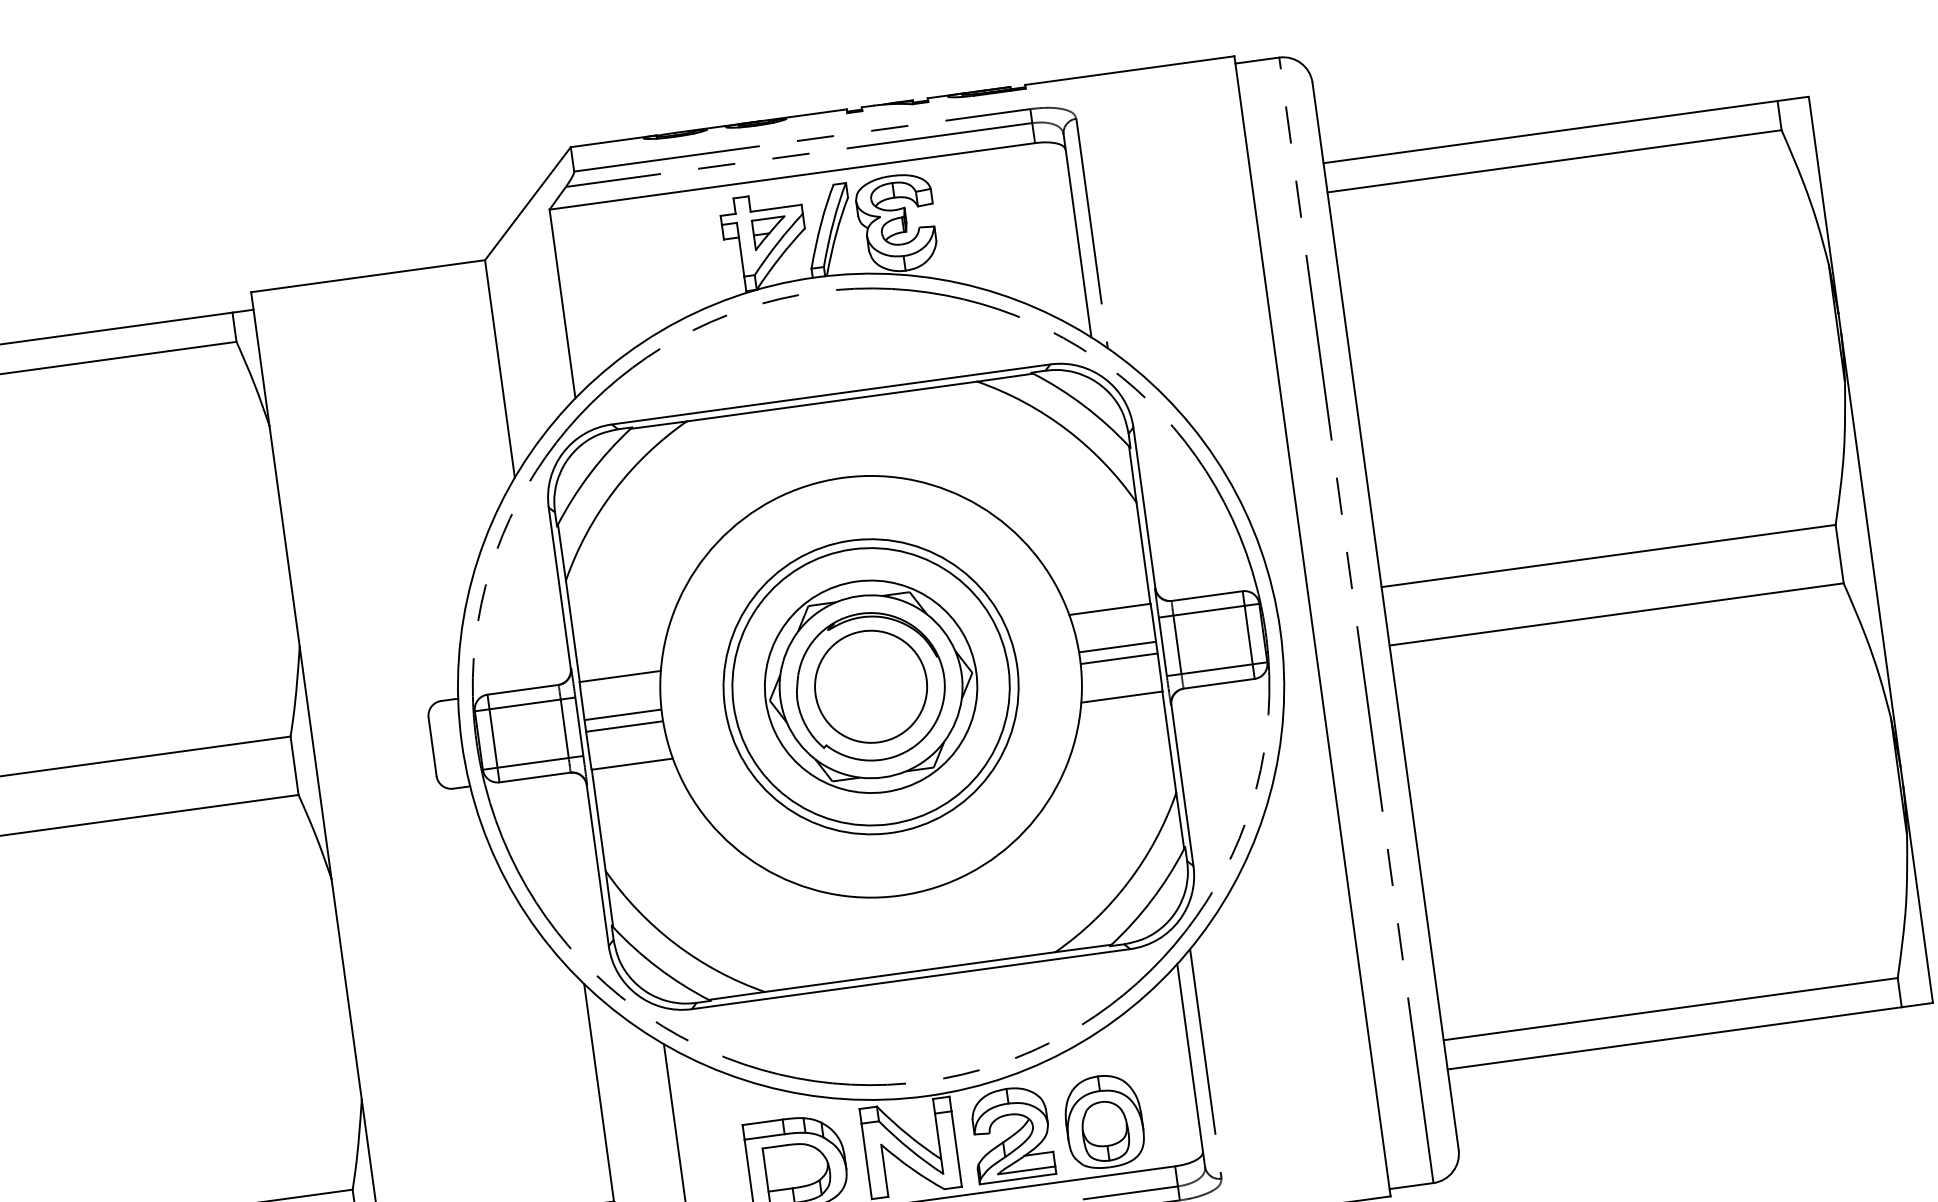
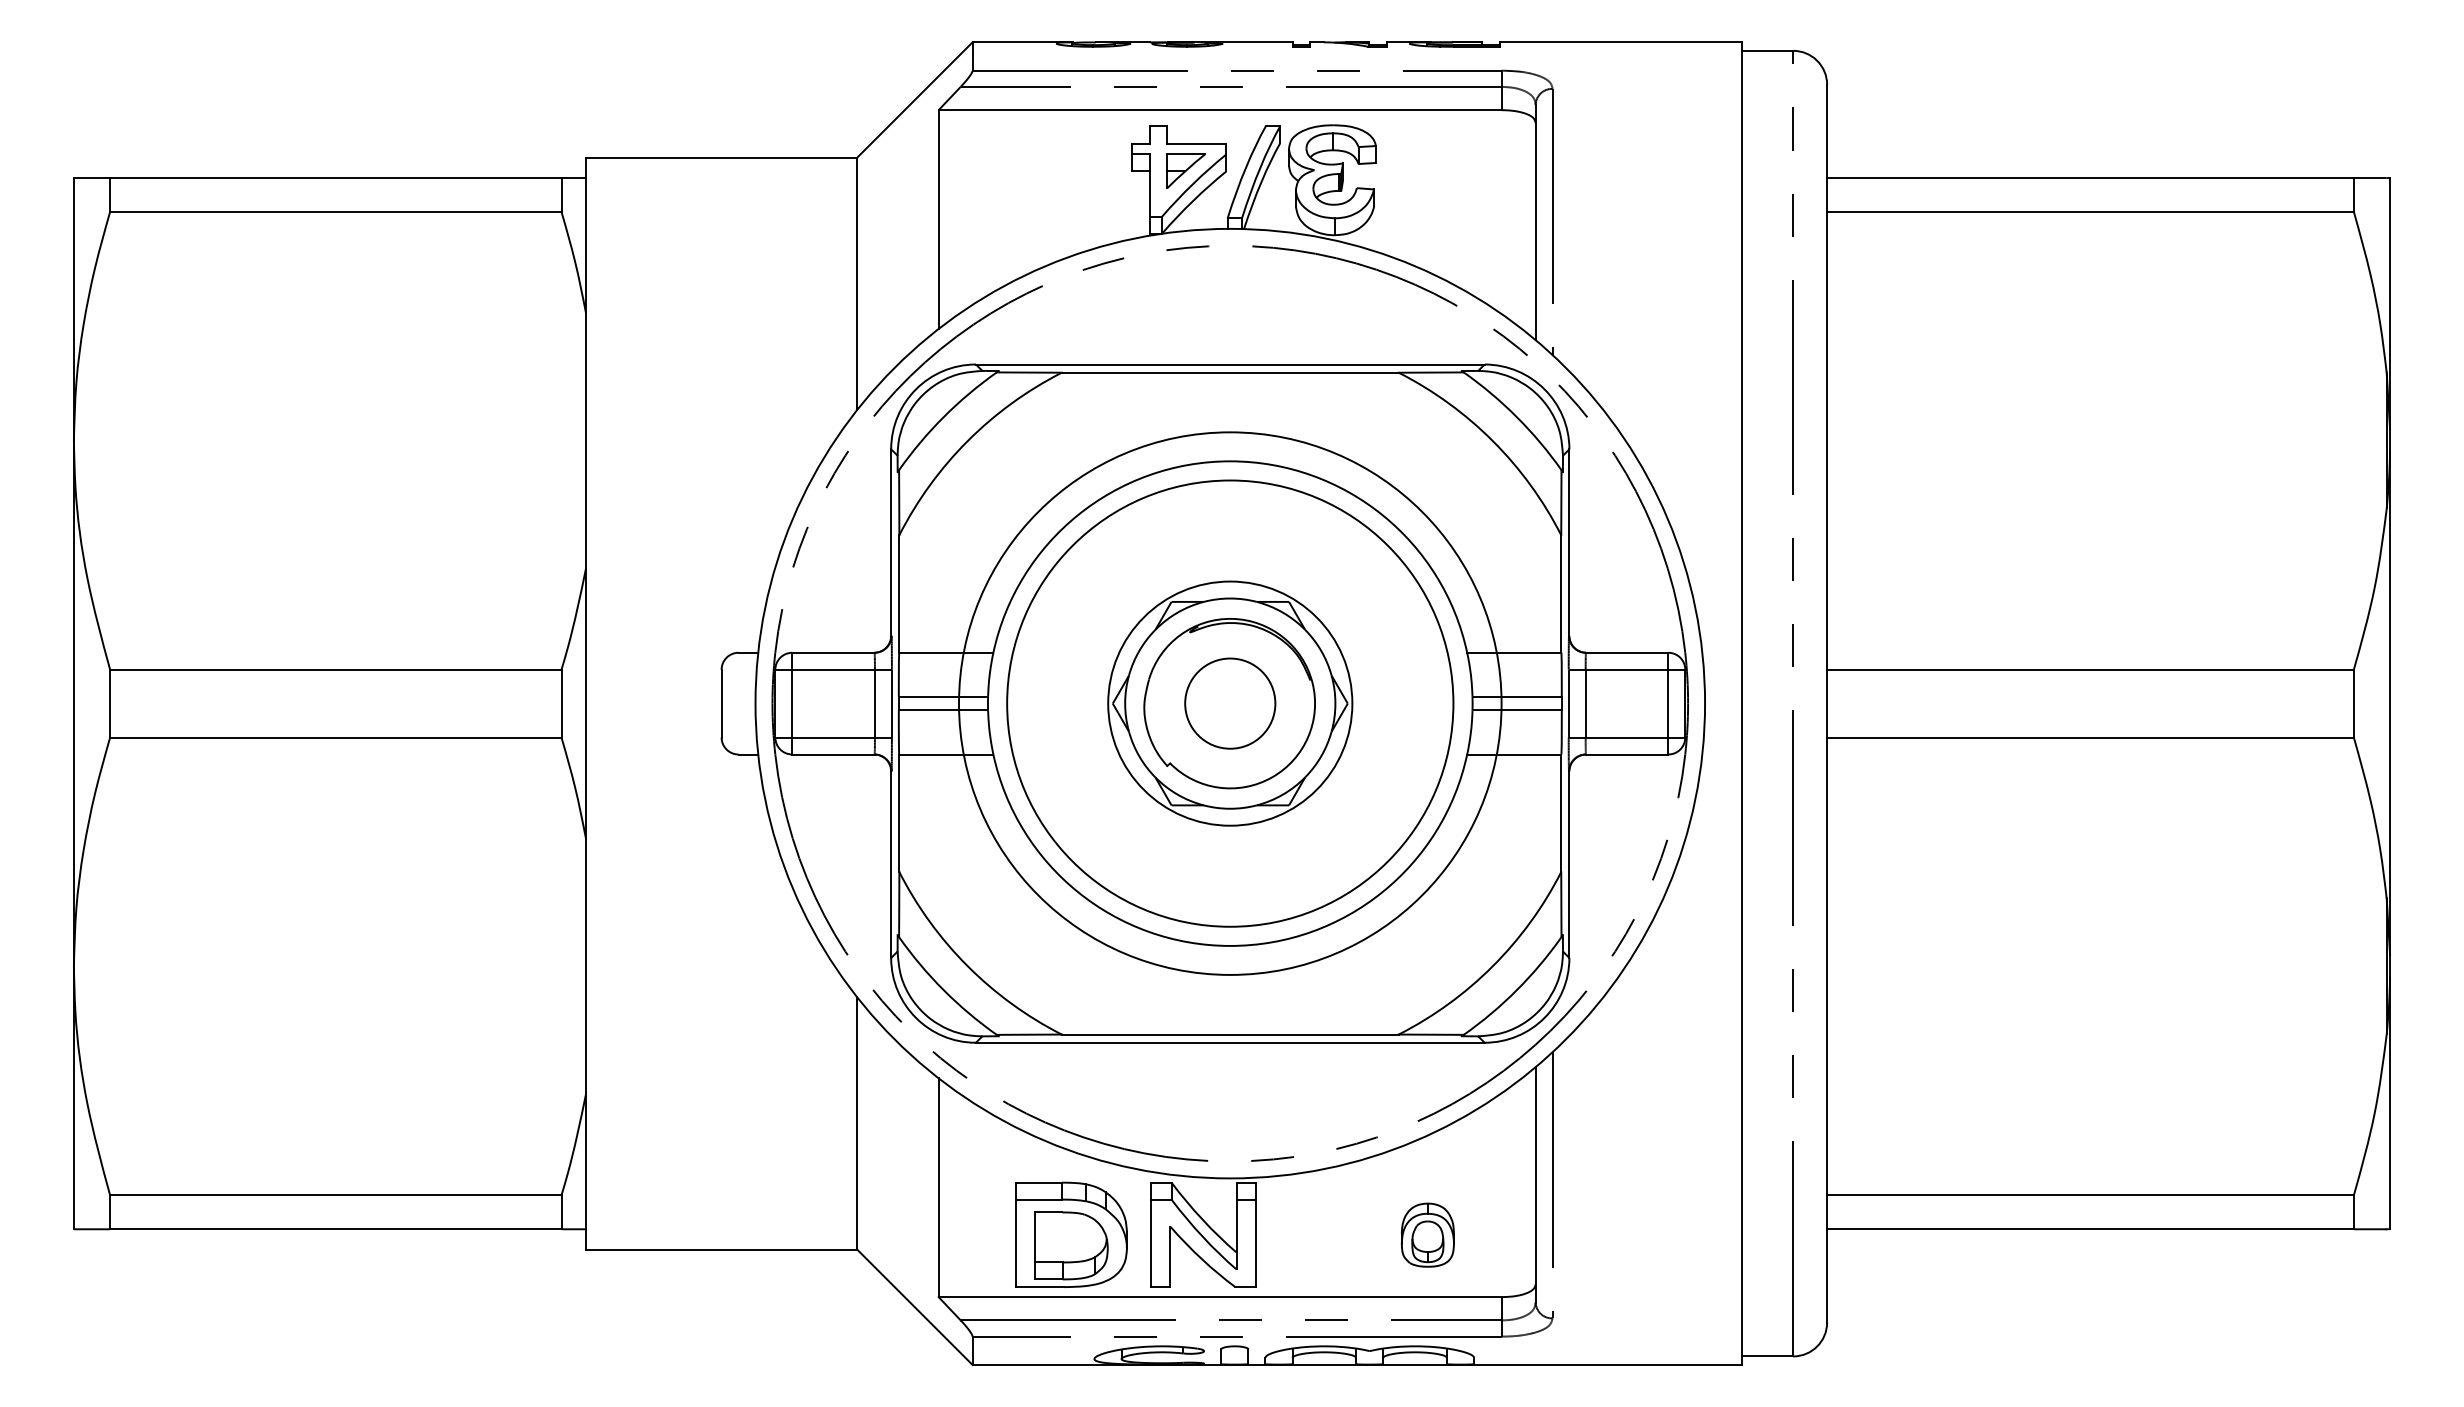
circle: (870, 686) -> (1229, 703), size x0.7
circle: (870, 686) -> (1229, 703), size x1.4
circle: (870, 686) -> (1229, 703), size x1.6
part: (1103, 1121) -> (1427, 1234), size x0.6
part: (1011, 1133) -> (1320, 1234), removed

